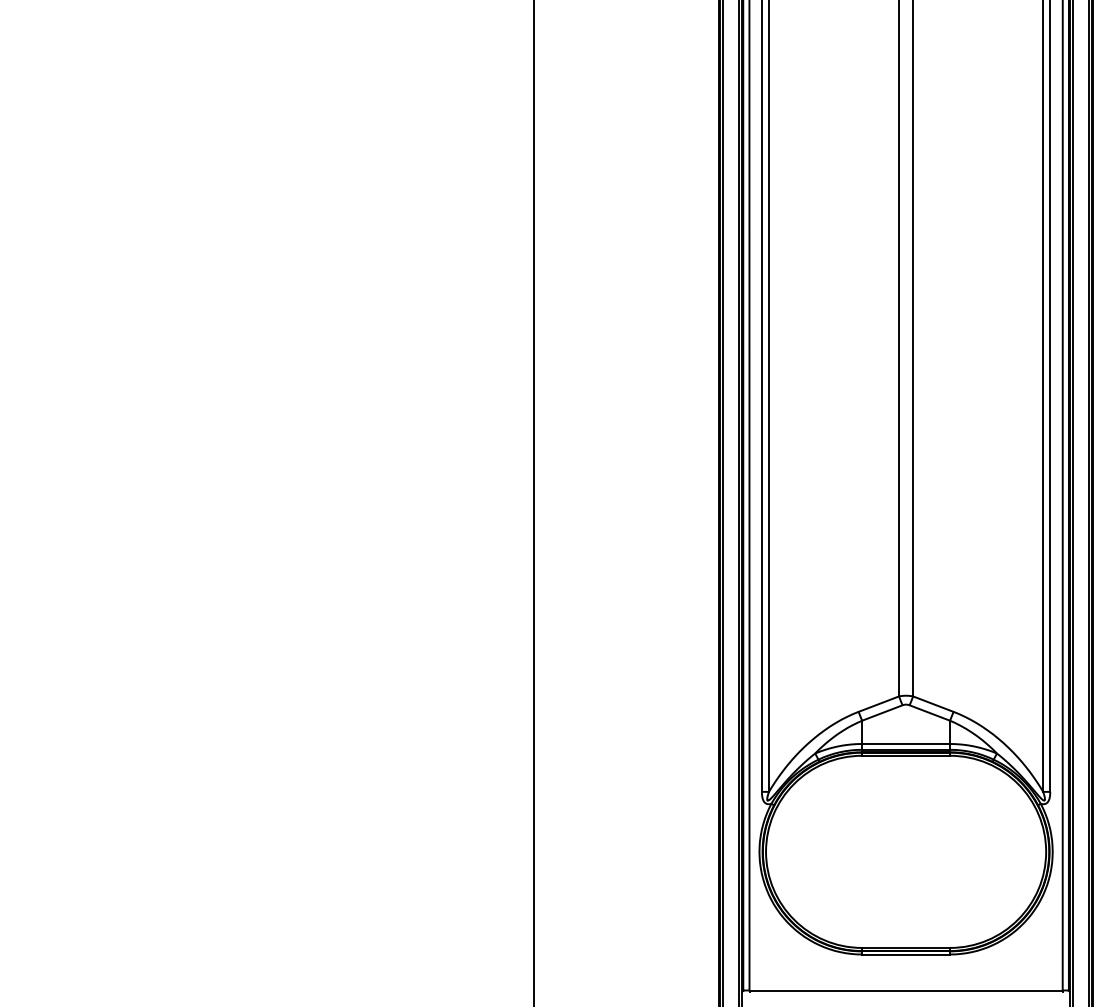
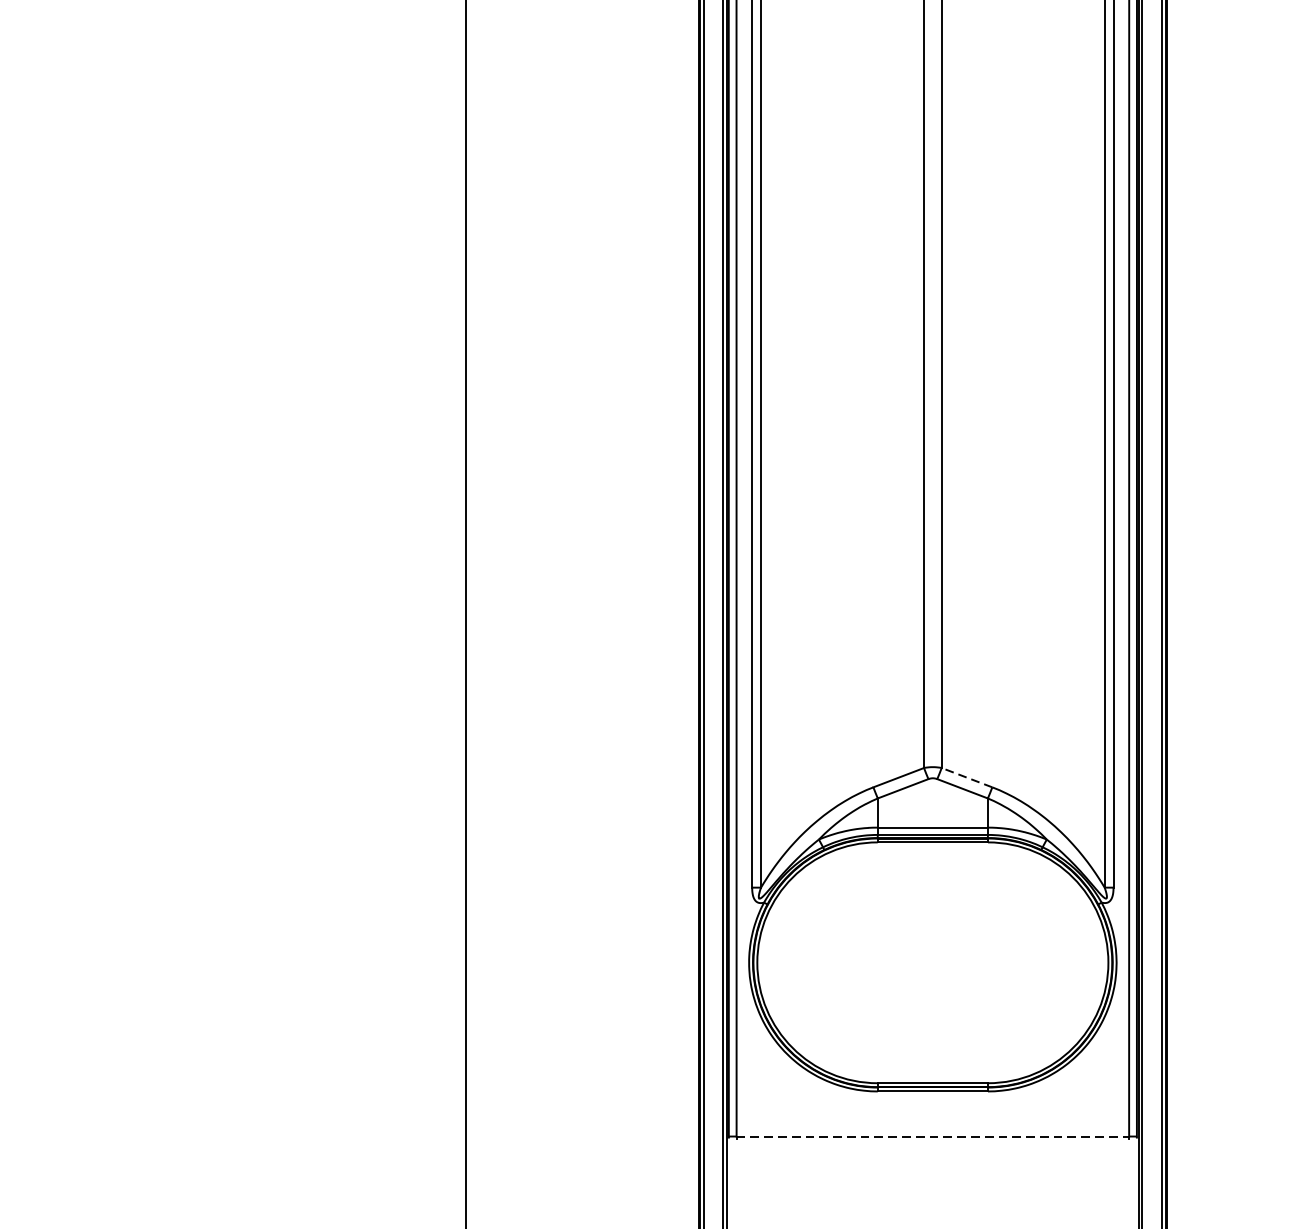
line: (933, 704) -> (967, 778), solid -> dashed
line: (906, 990) -> (933, 1136), solid -> dashed

